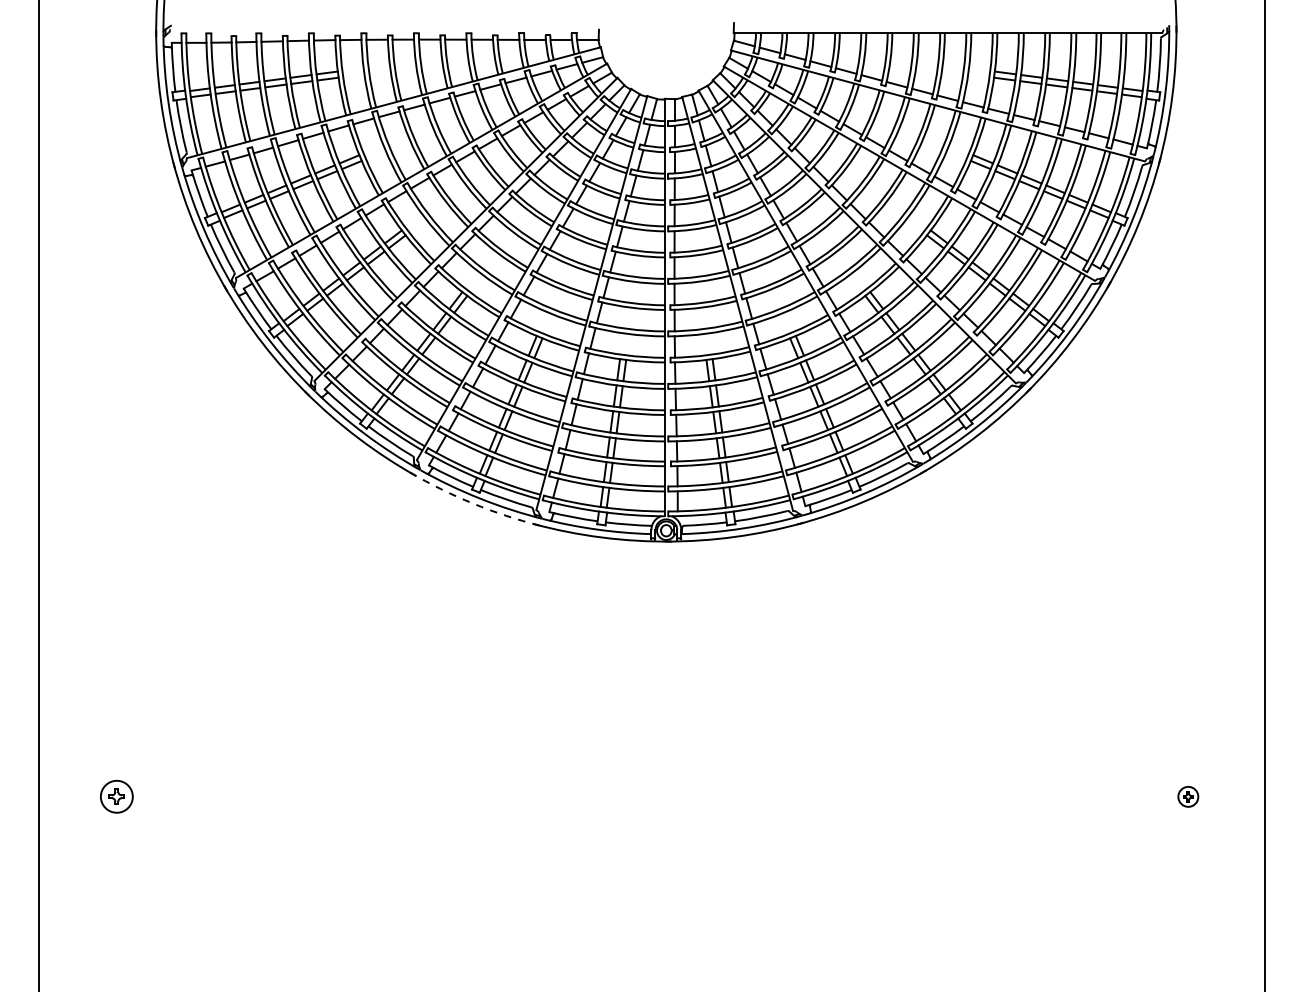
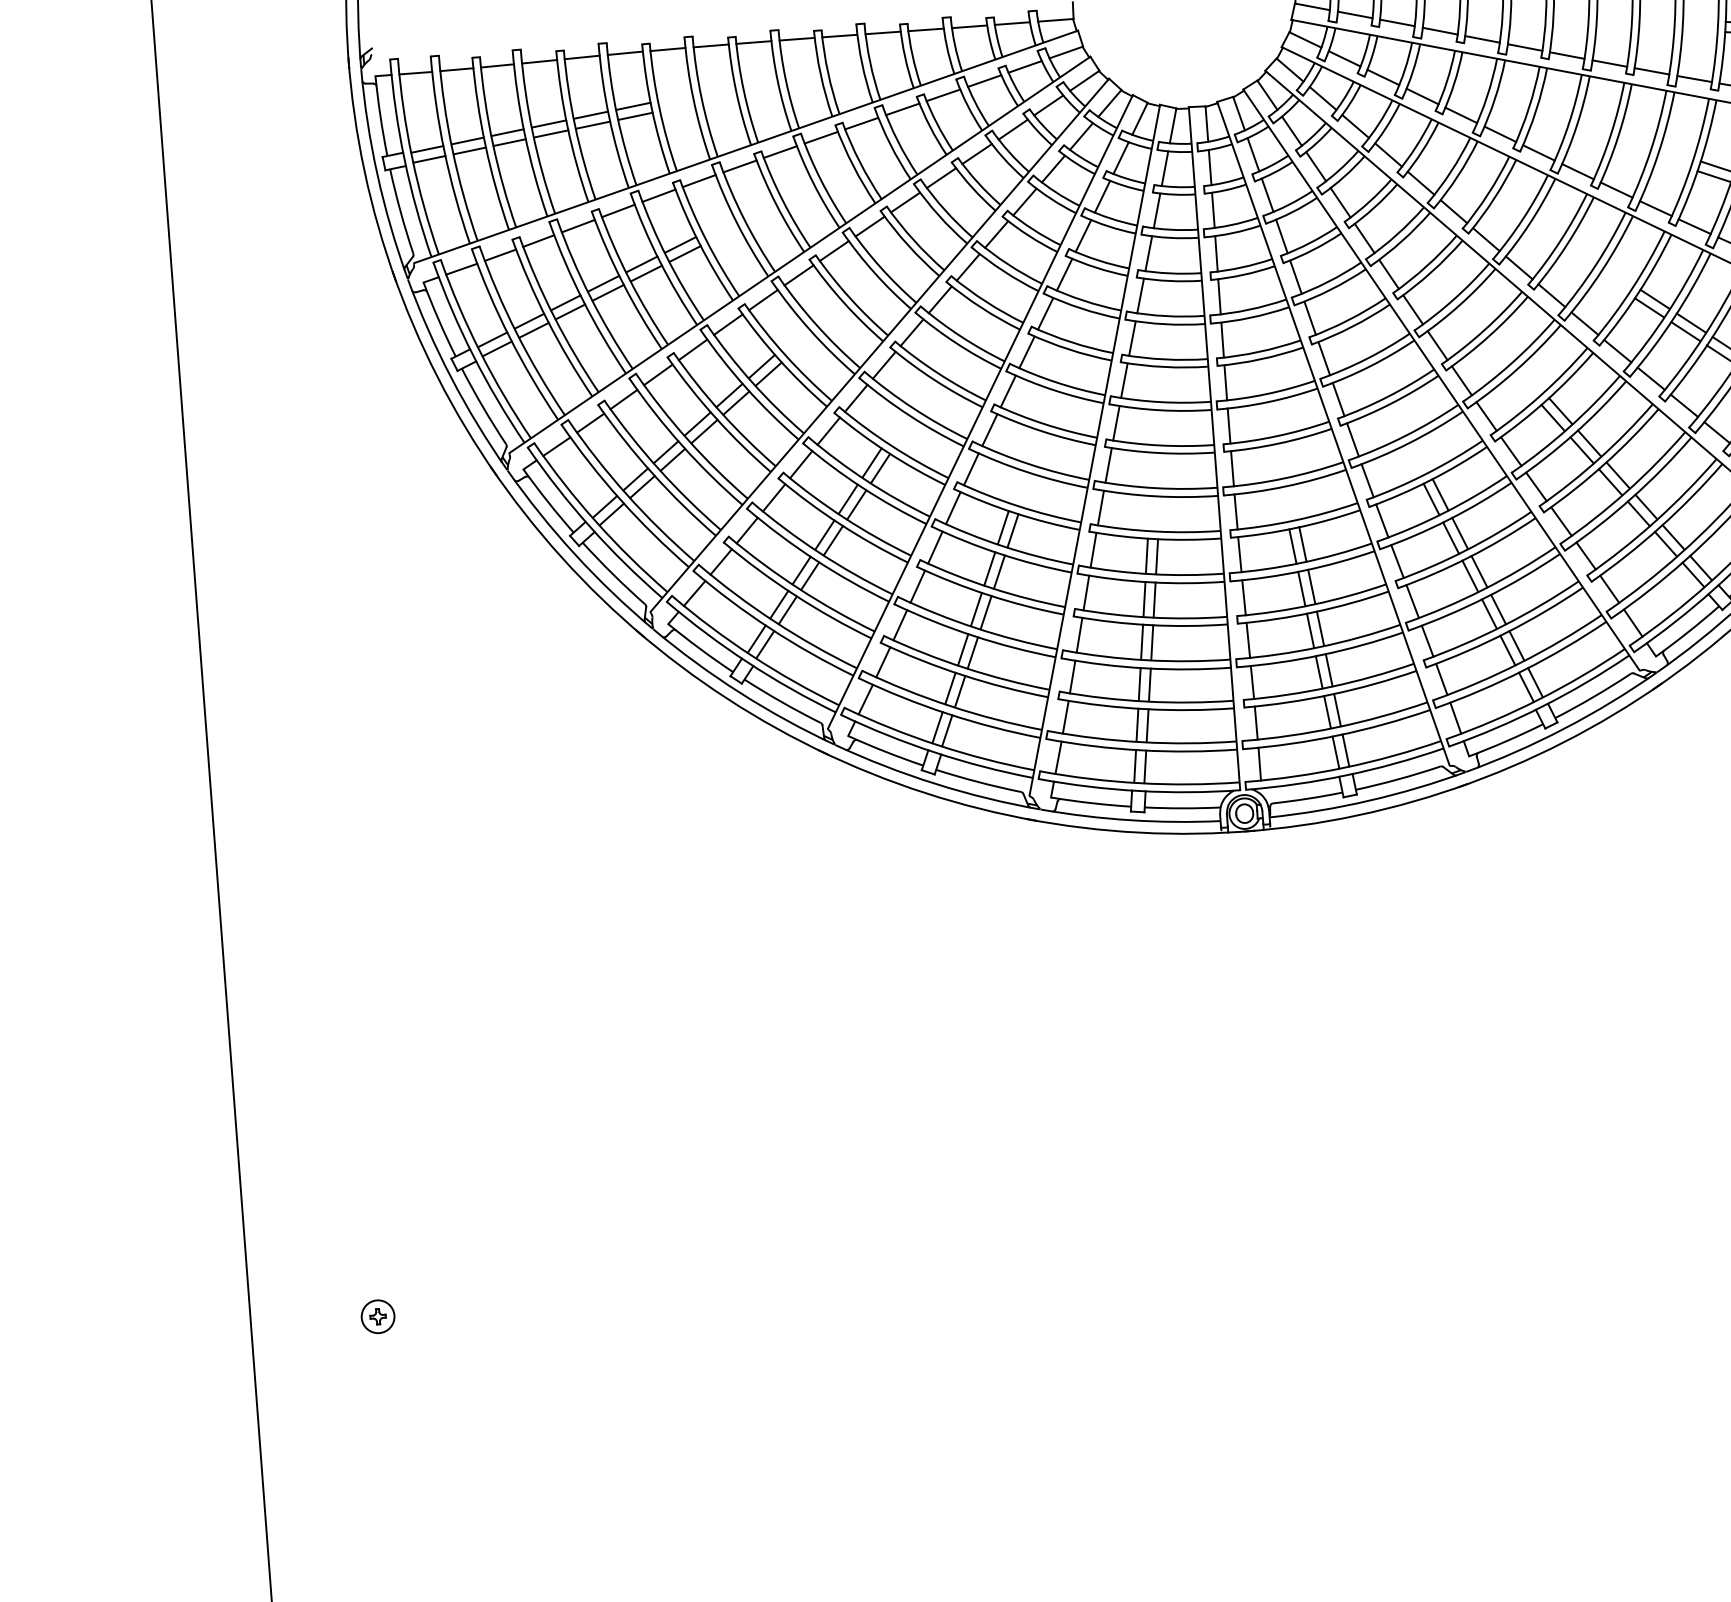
arc: (473, 503) -> (925, 792), dashed -> solid
part: (116, 796) -> (377, 1316), size x0.62

